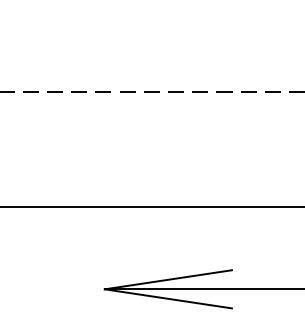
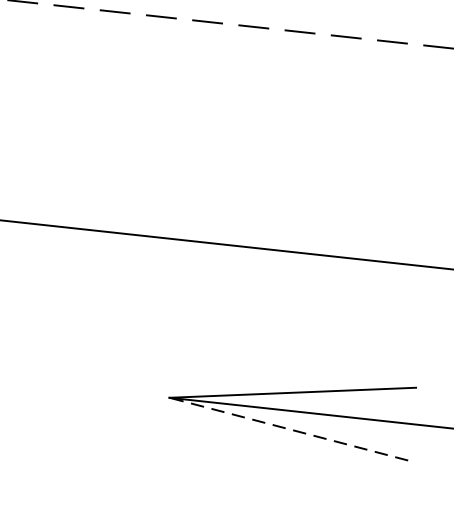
line: (167, 298) -> (287, 428), solid -> dashed

